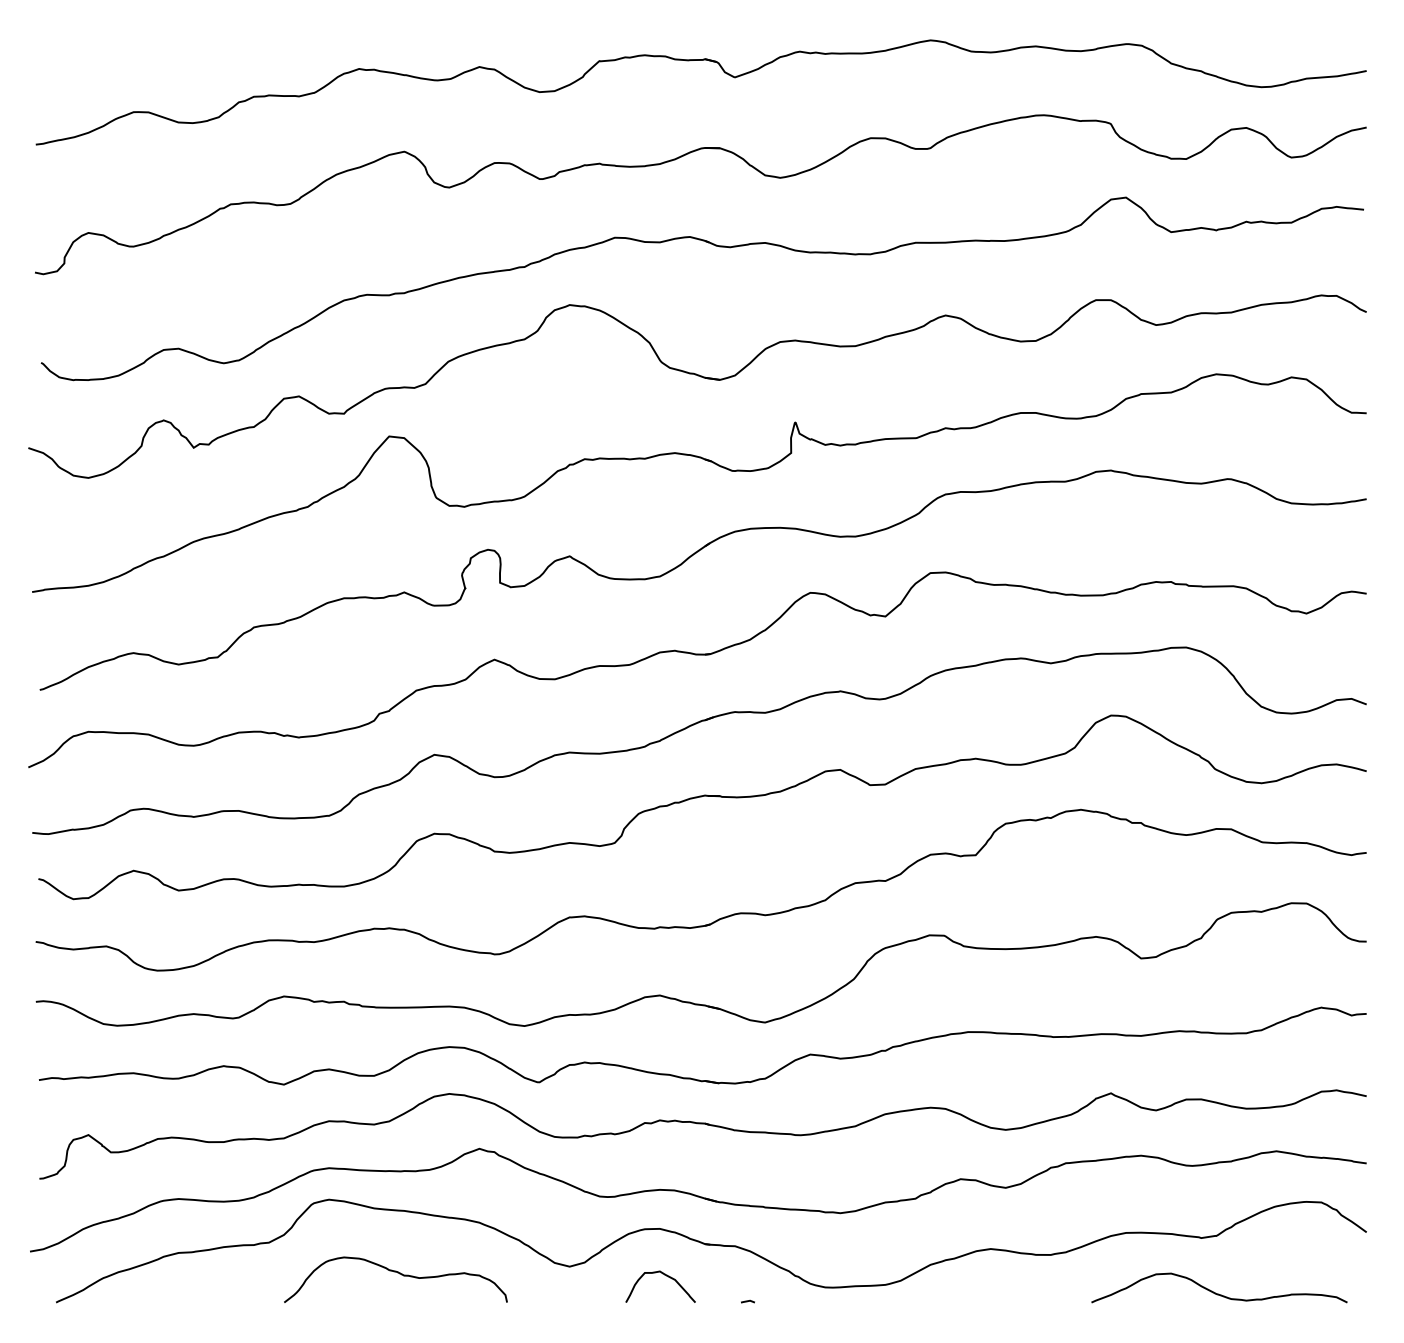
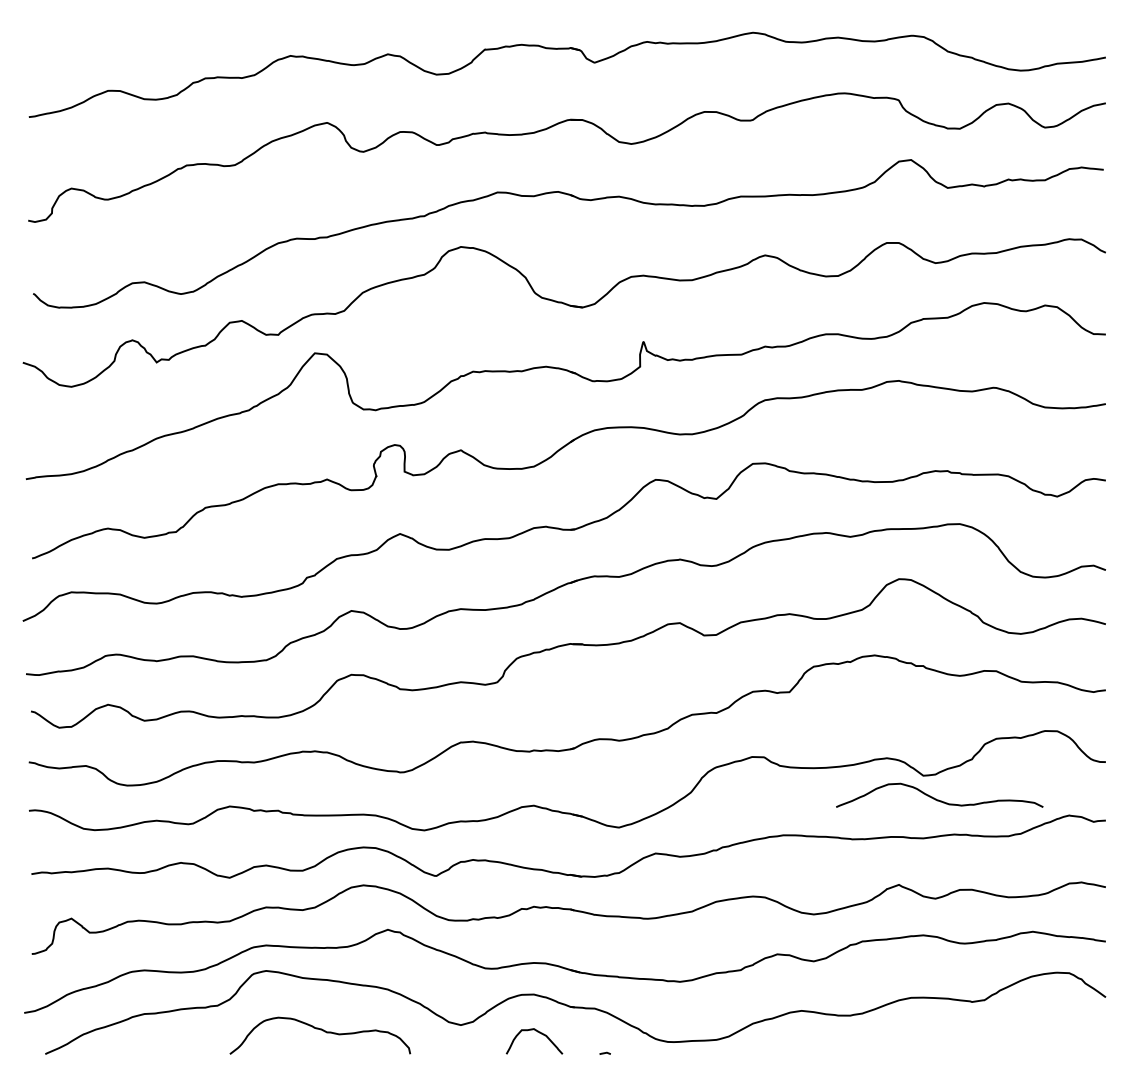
curve: (1215, 1291) -> (936, 798), moved

